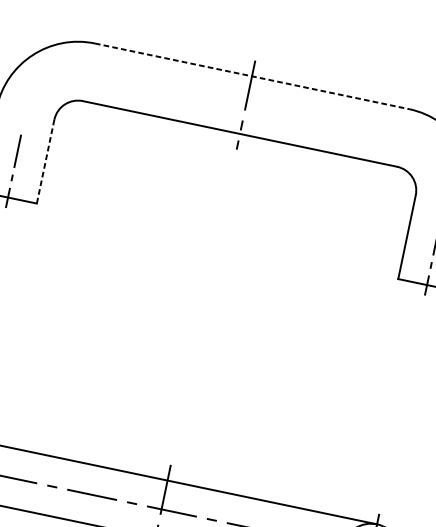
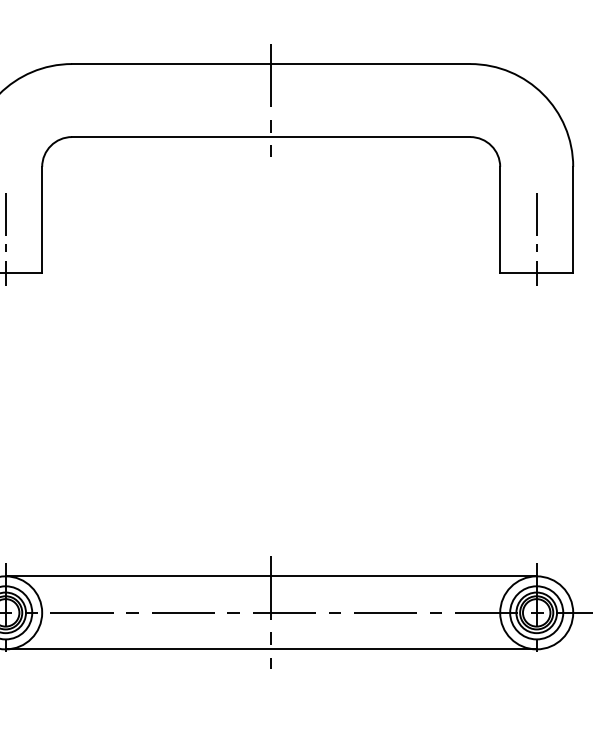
line: (252, 76) -> (271, 64), dashed -> solid
line: (45, 162) -> (42, 220), dashed -> solid

